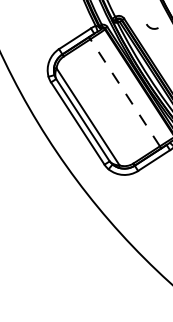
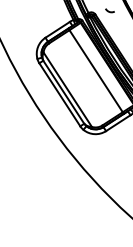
curve: (152, 27) -> (110, 11), moved
line: (125, 92) -> (96, 71), dashed -> solid

